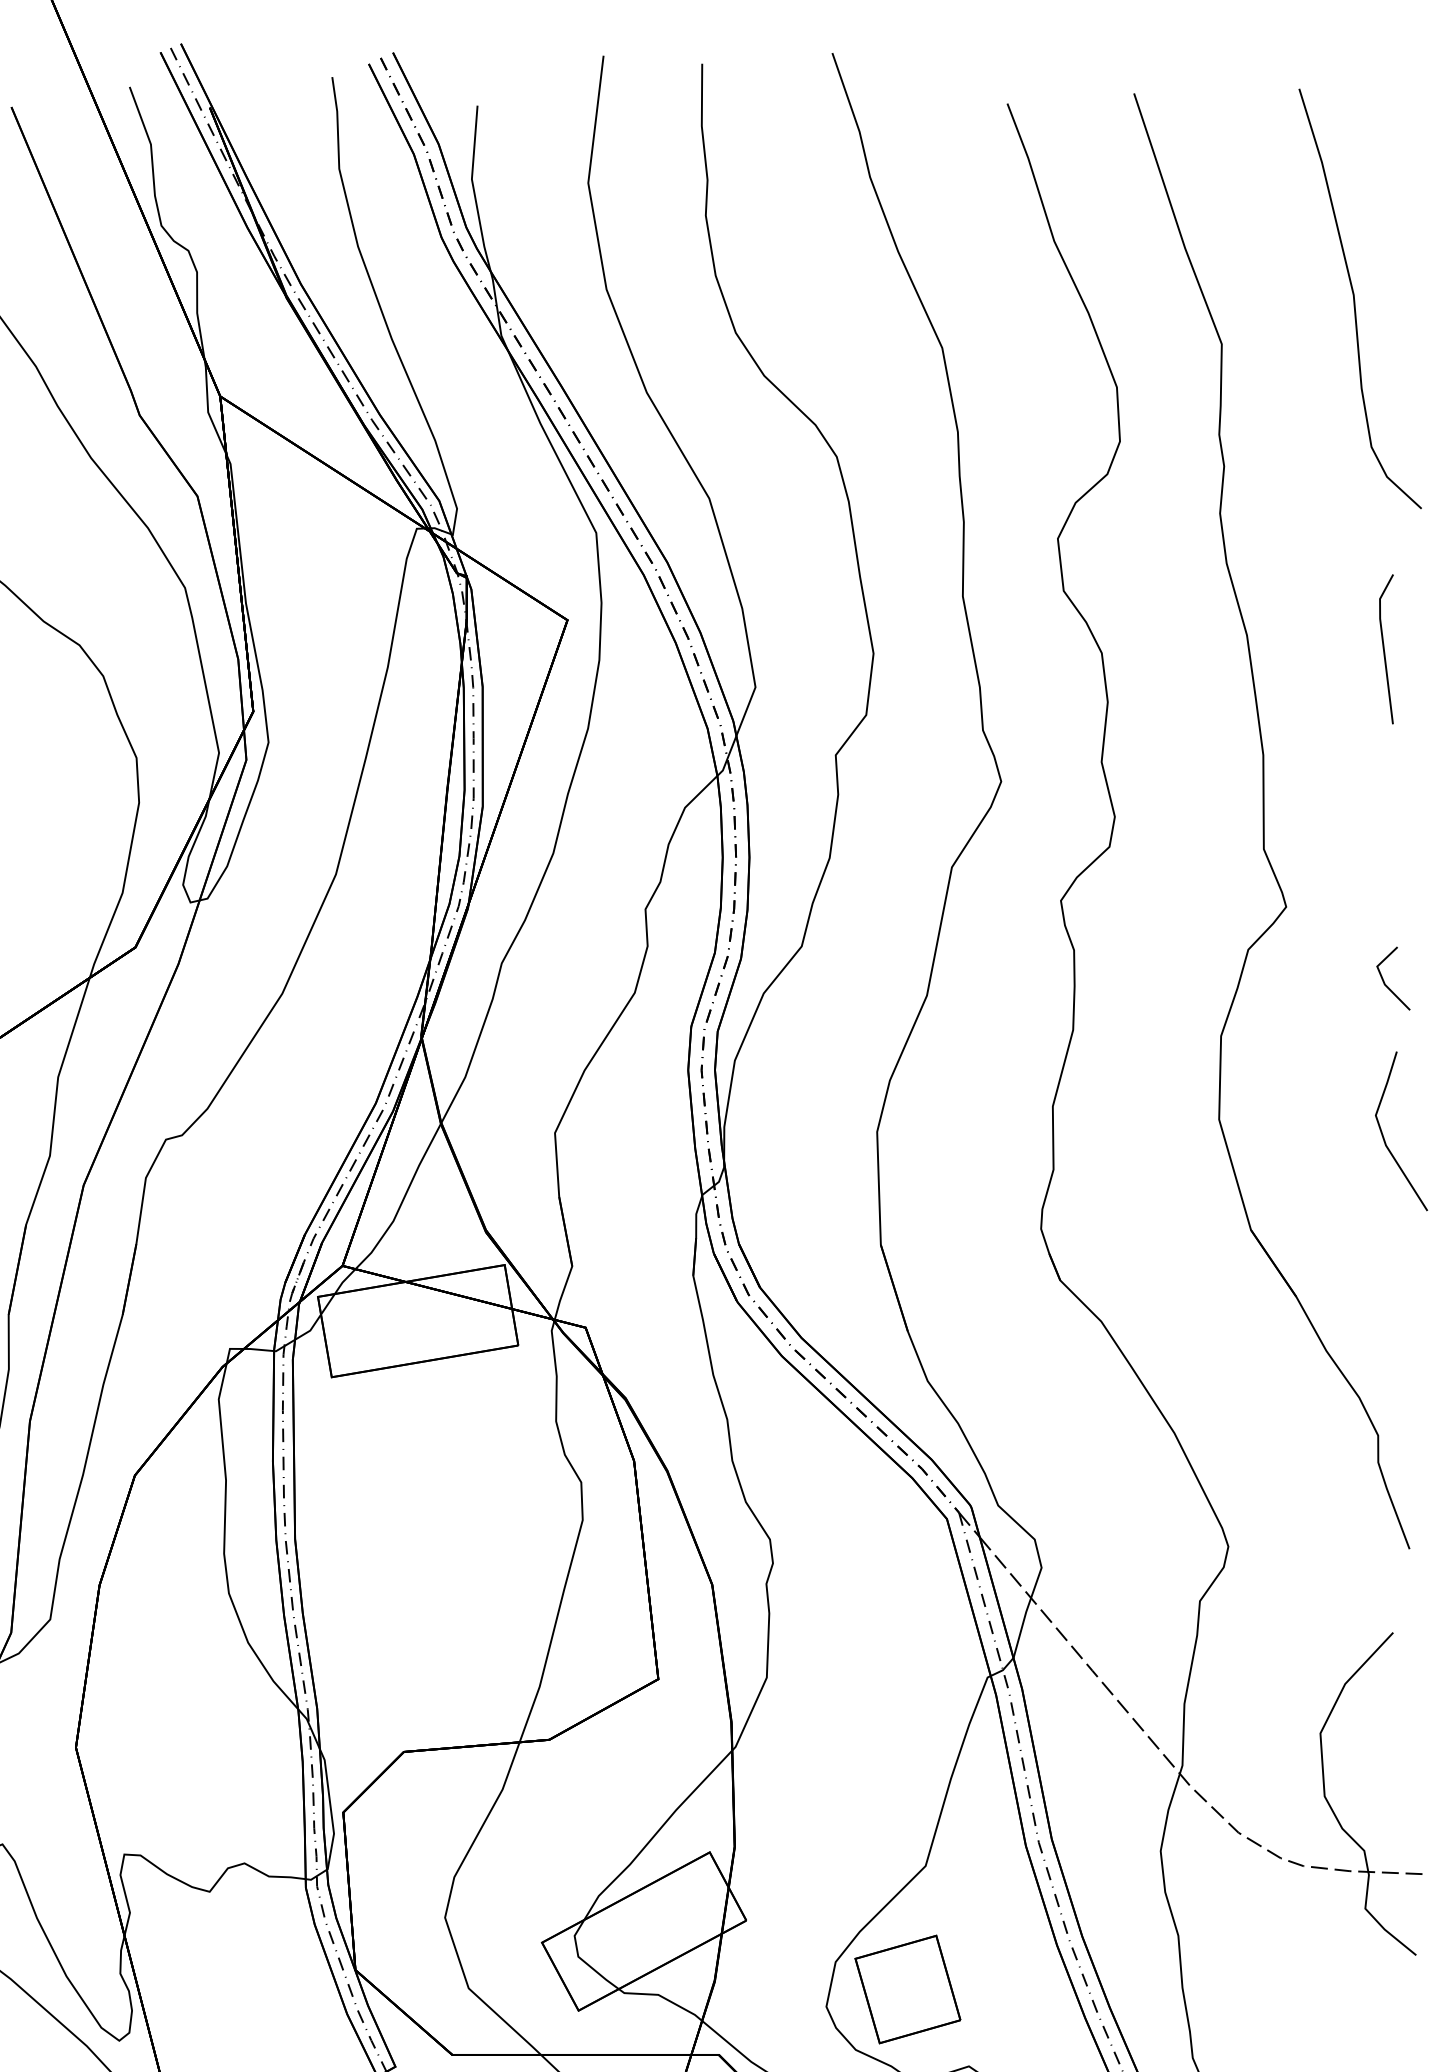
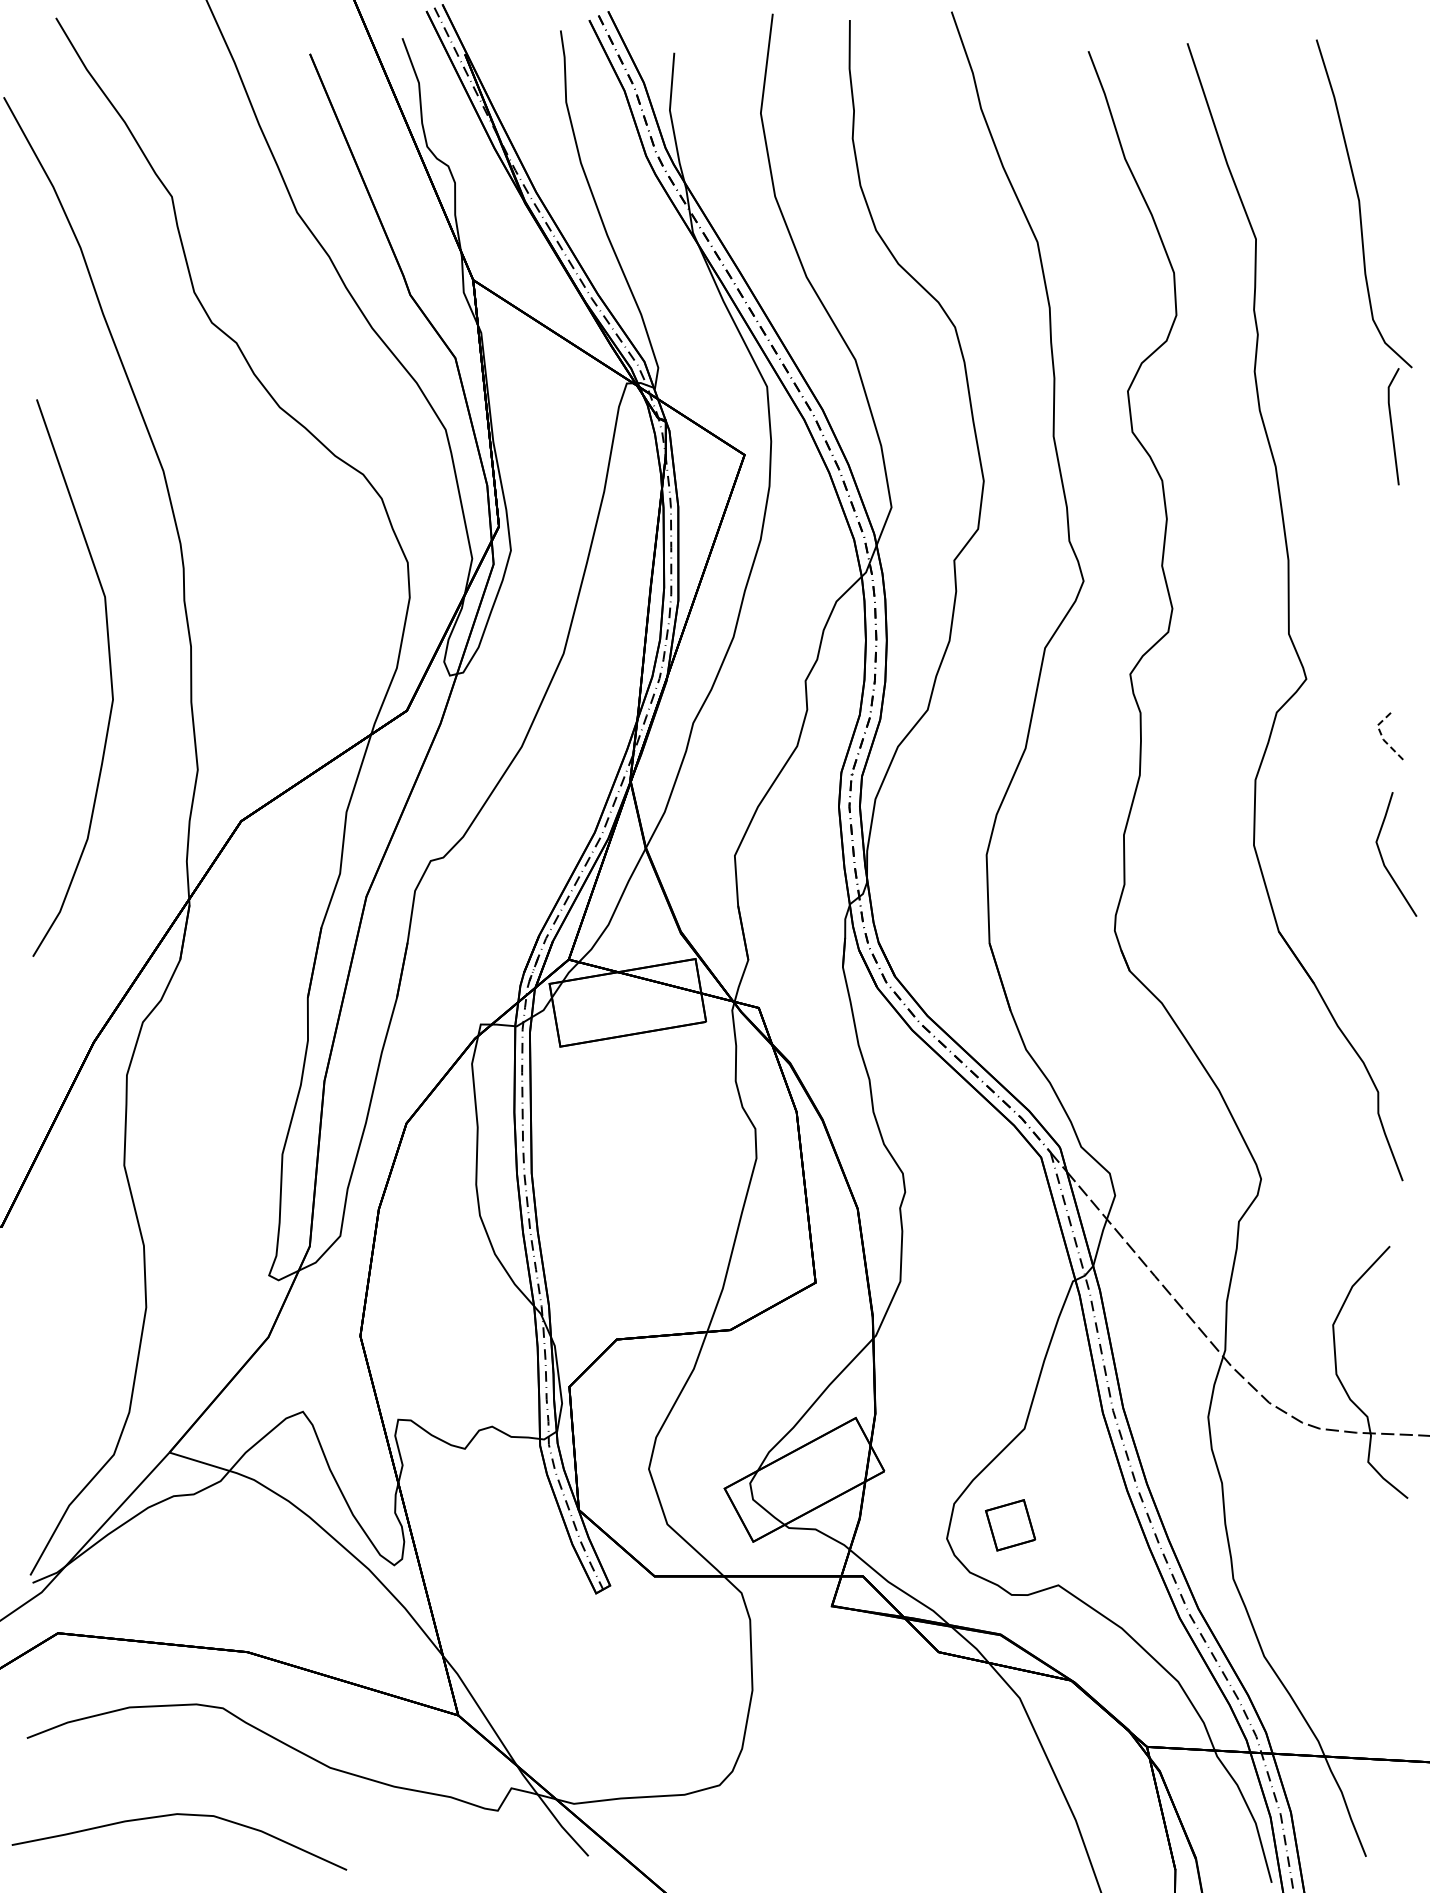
line: (1384, 649) -> (1392, 426), moved
line: (1382, 979) -> (1381, 735), solid -> dashed
part: (907, 1989) -> (1010, 1525), size x0.6

